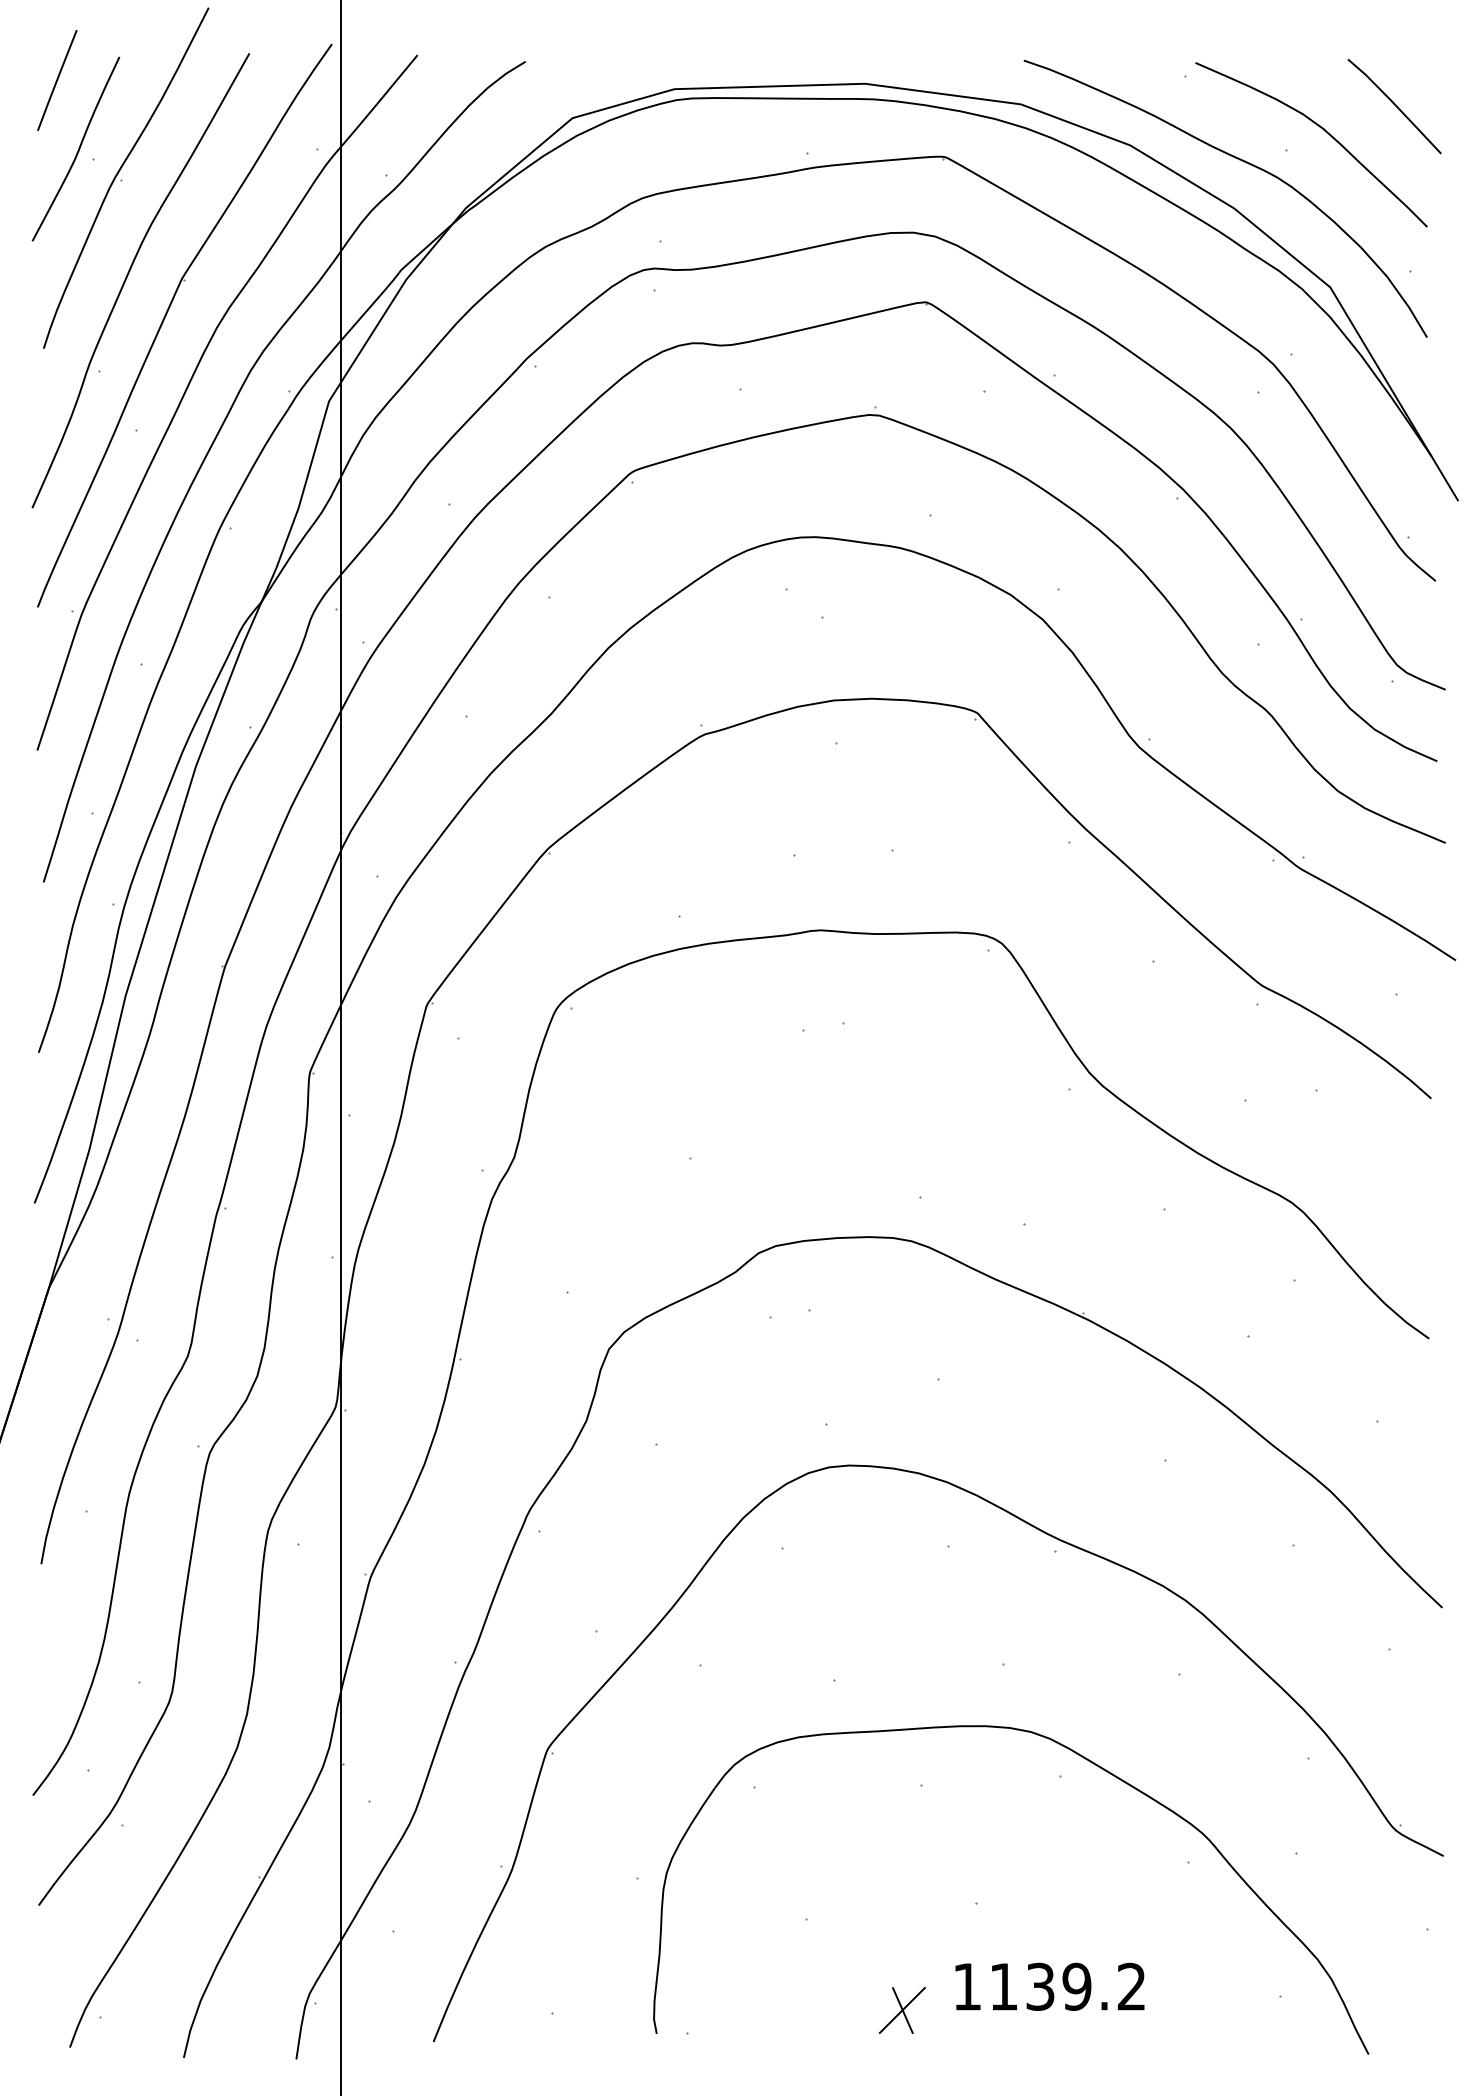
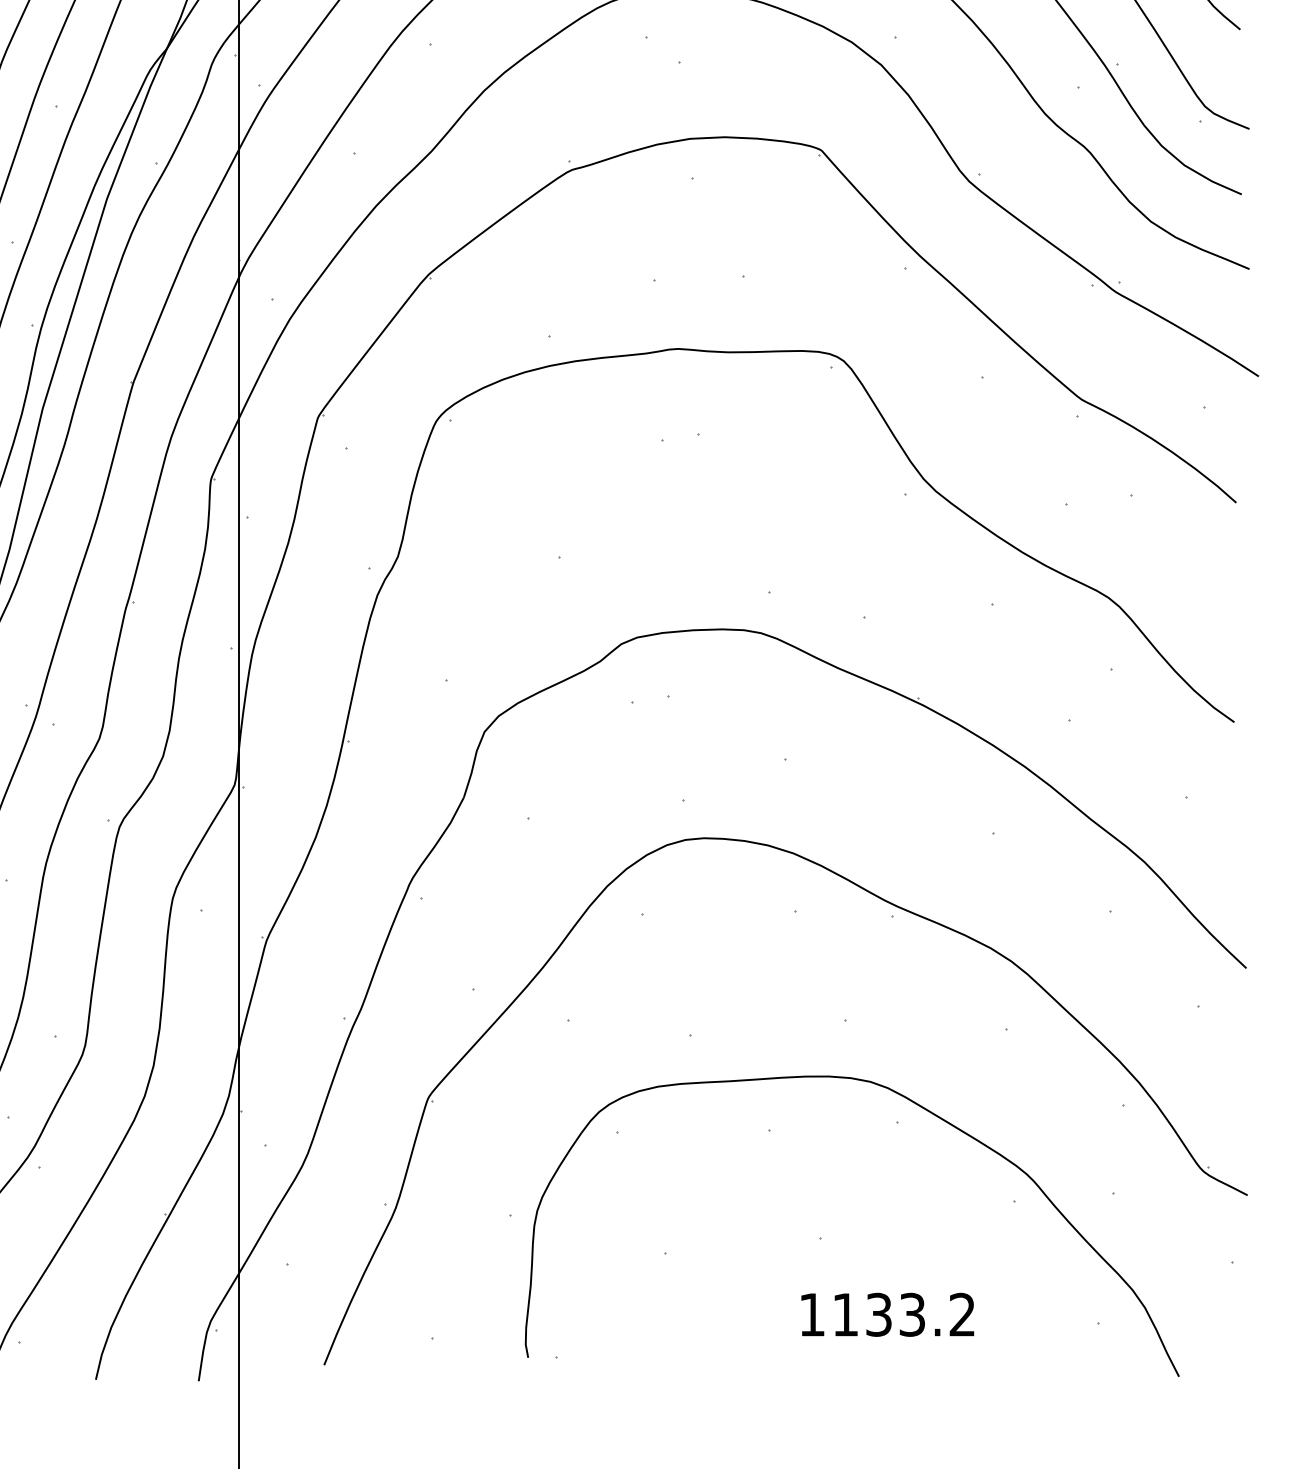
text: (1076, 1986) -> (911, 1314), 1139.2 -> 1133.2
part: (901, 2010) -> (751, 1336), removed

